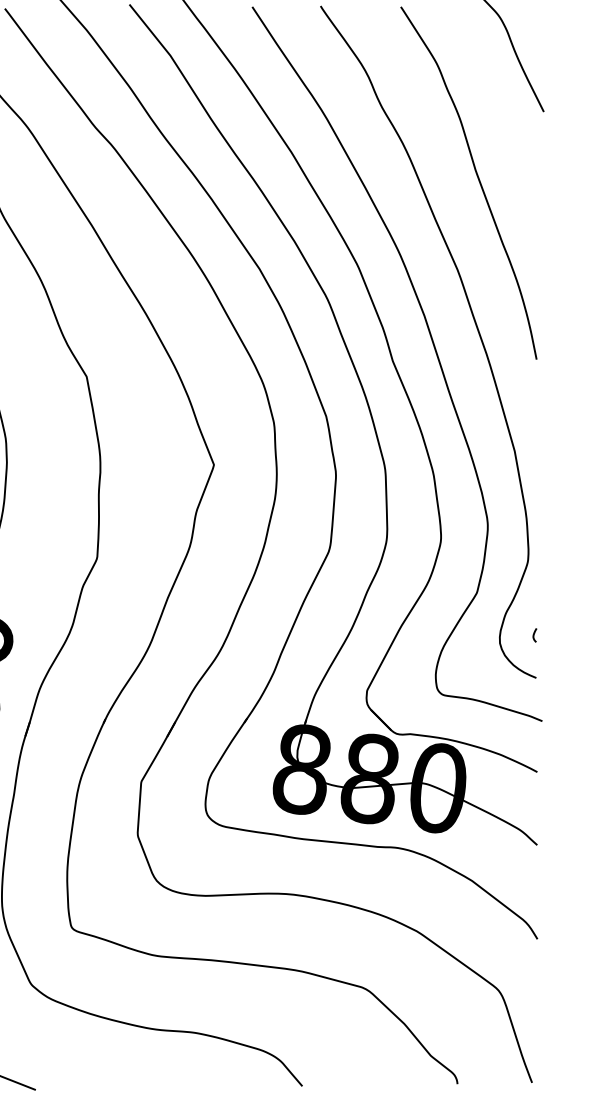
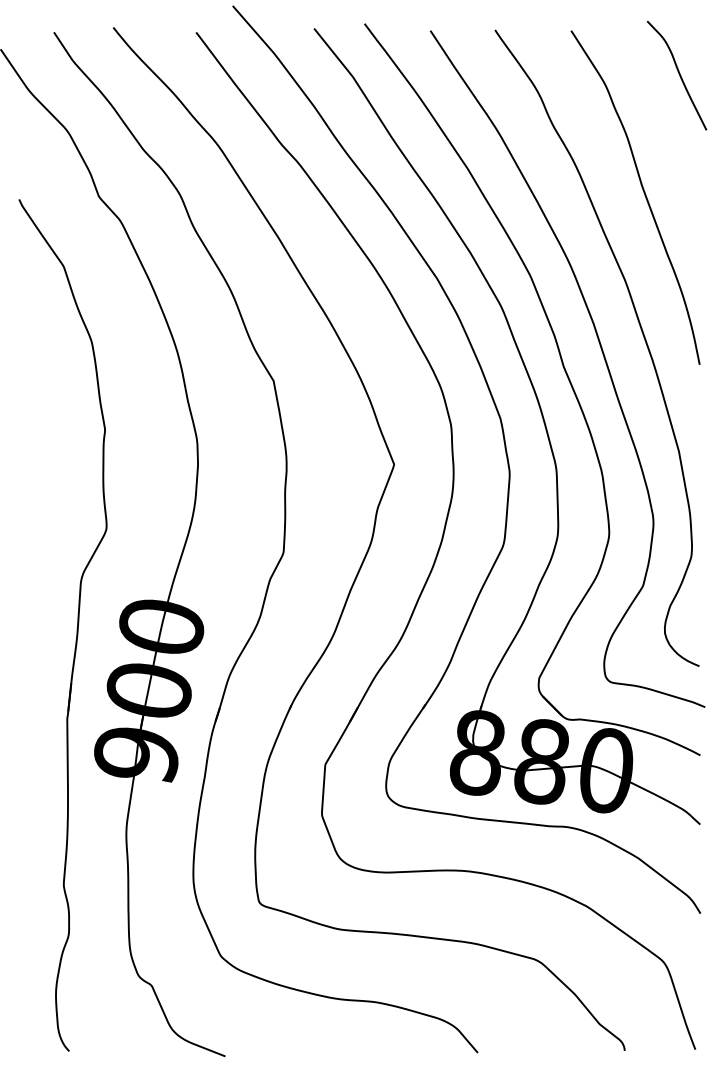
curve: (534, 634) -> (697, 625), removed

